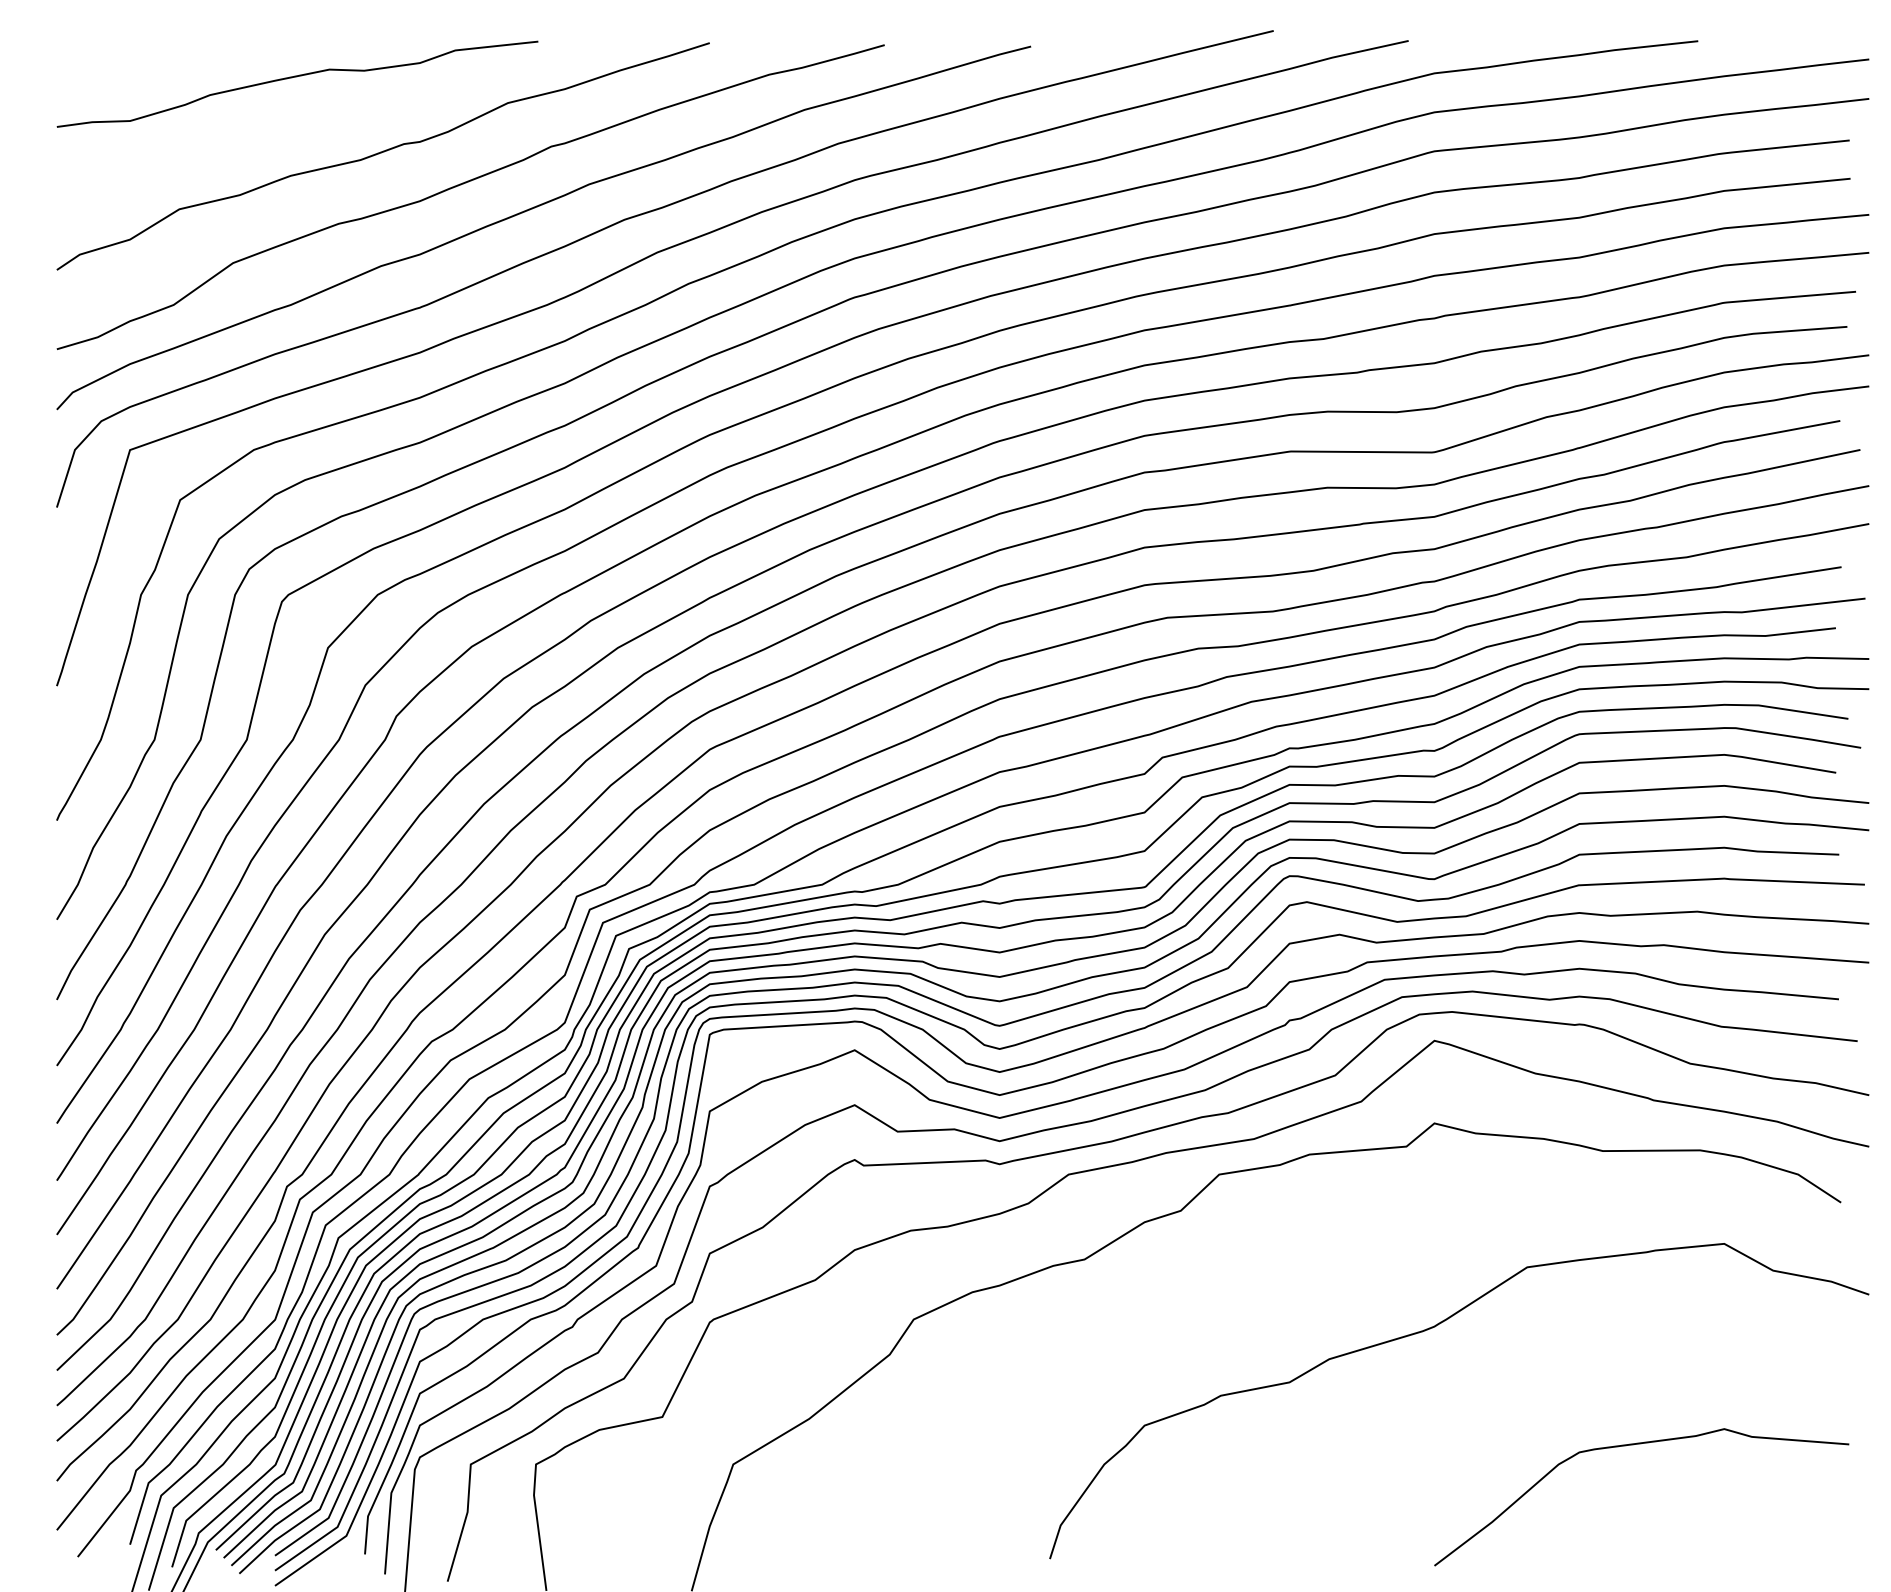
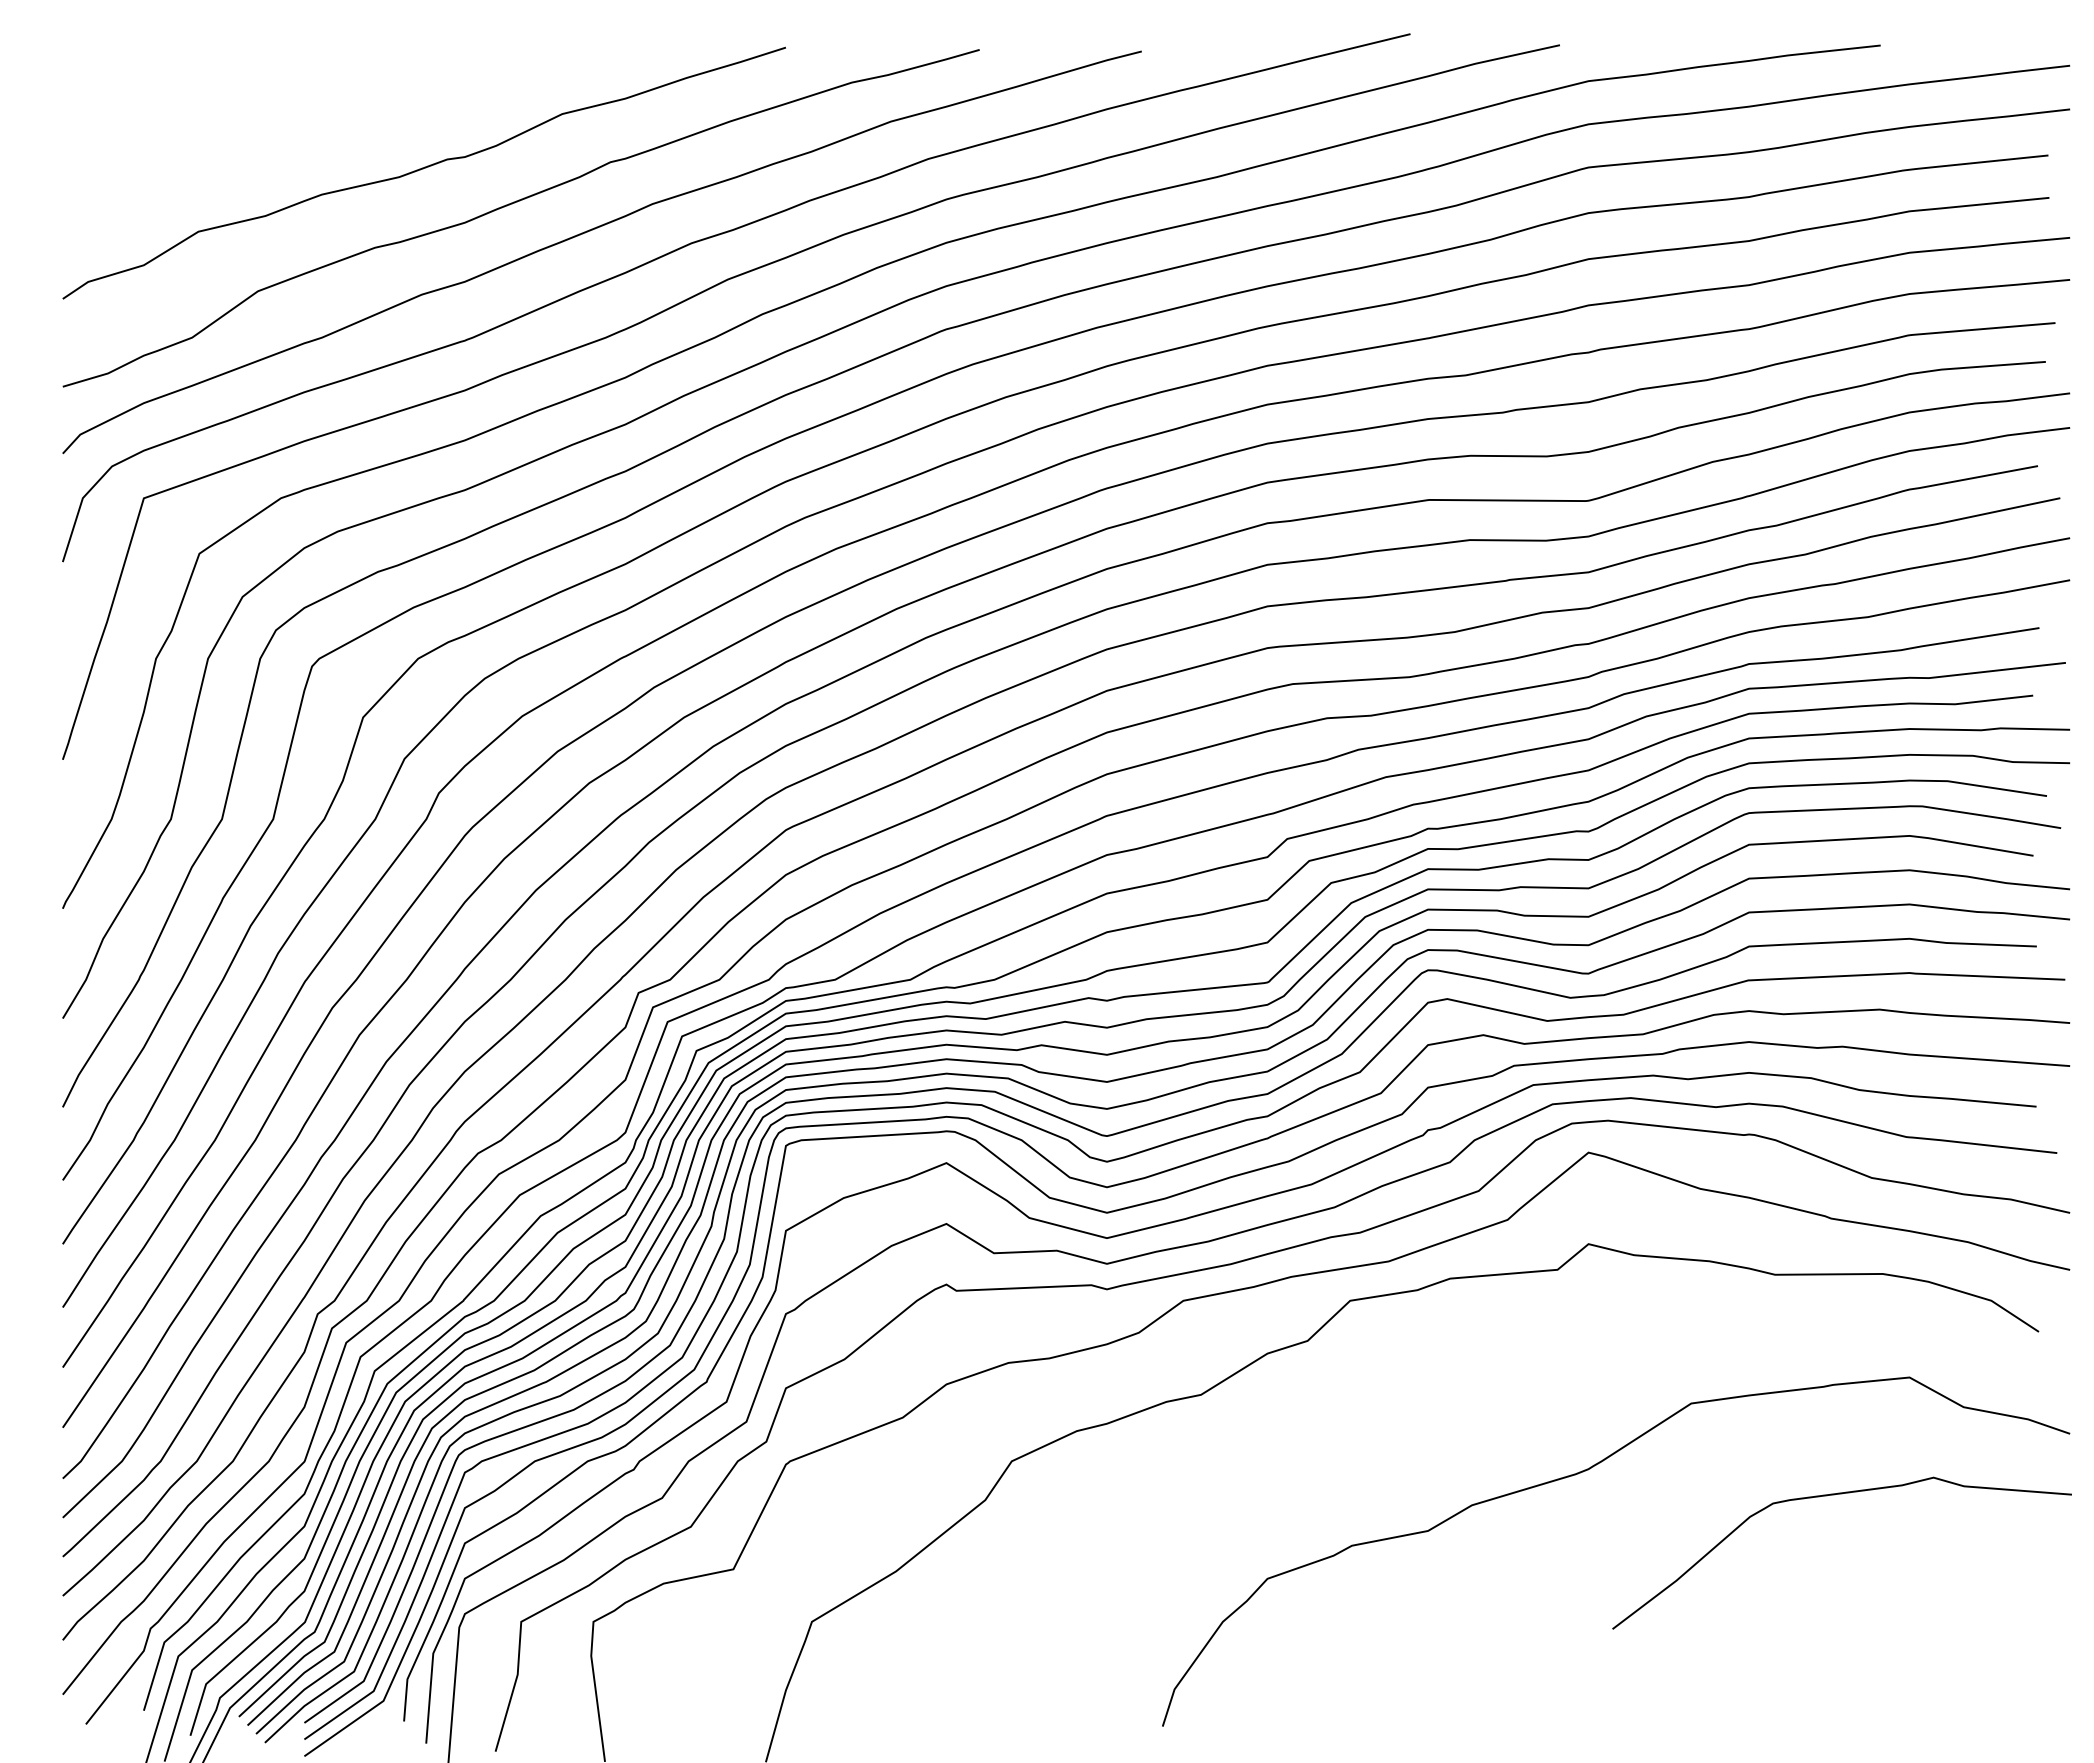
curve: (296, 77) -> (328, 85), removed
curve: (1634, 1445) -> (1834, 1495), moved

